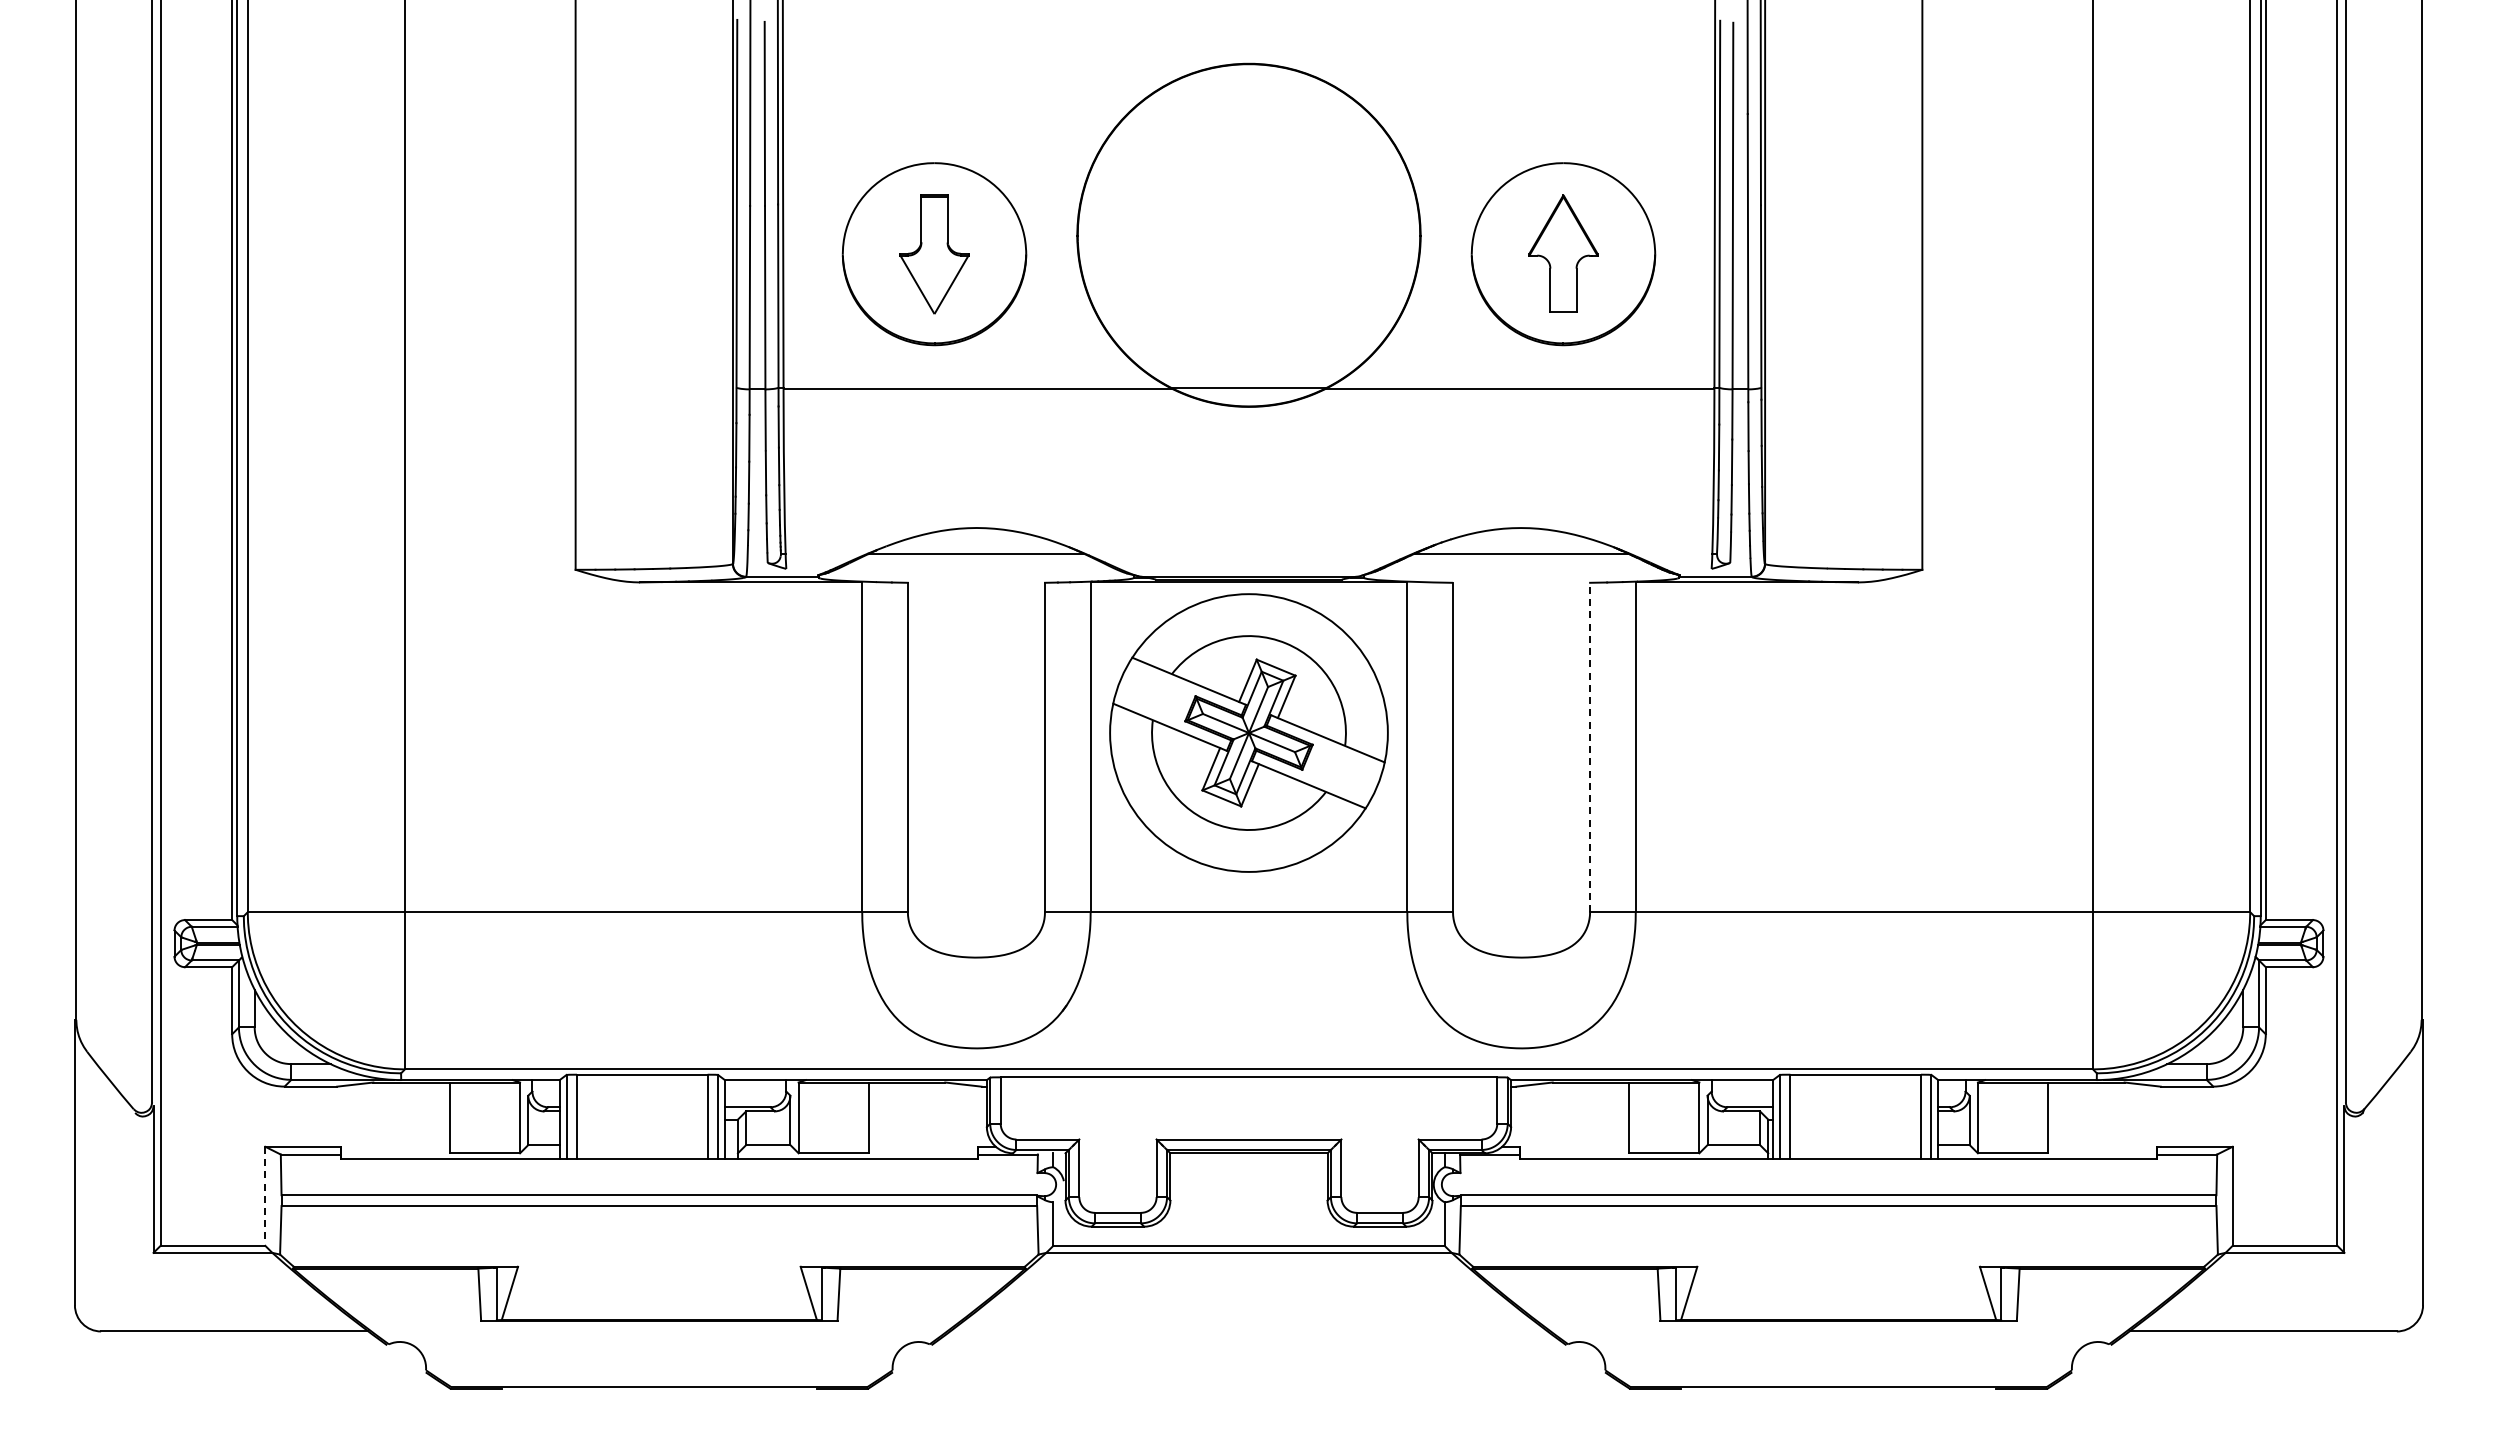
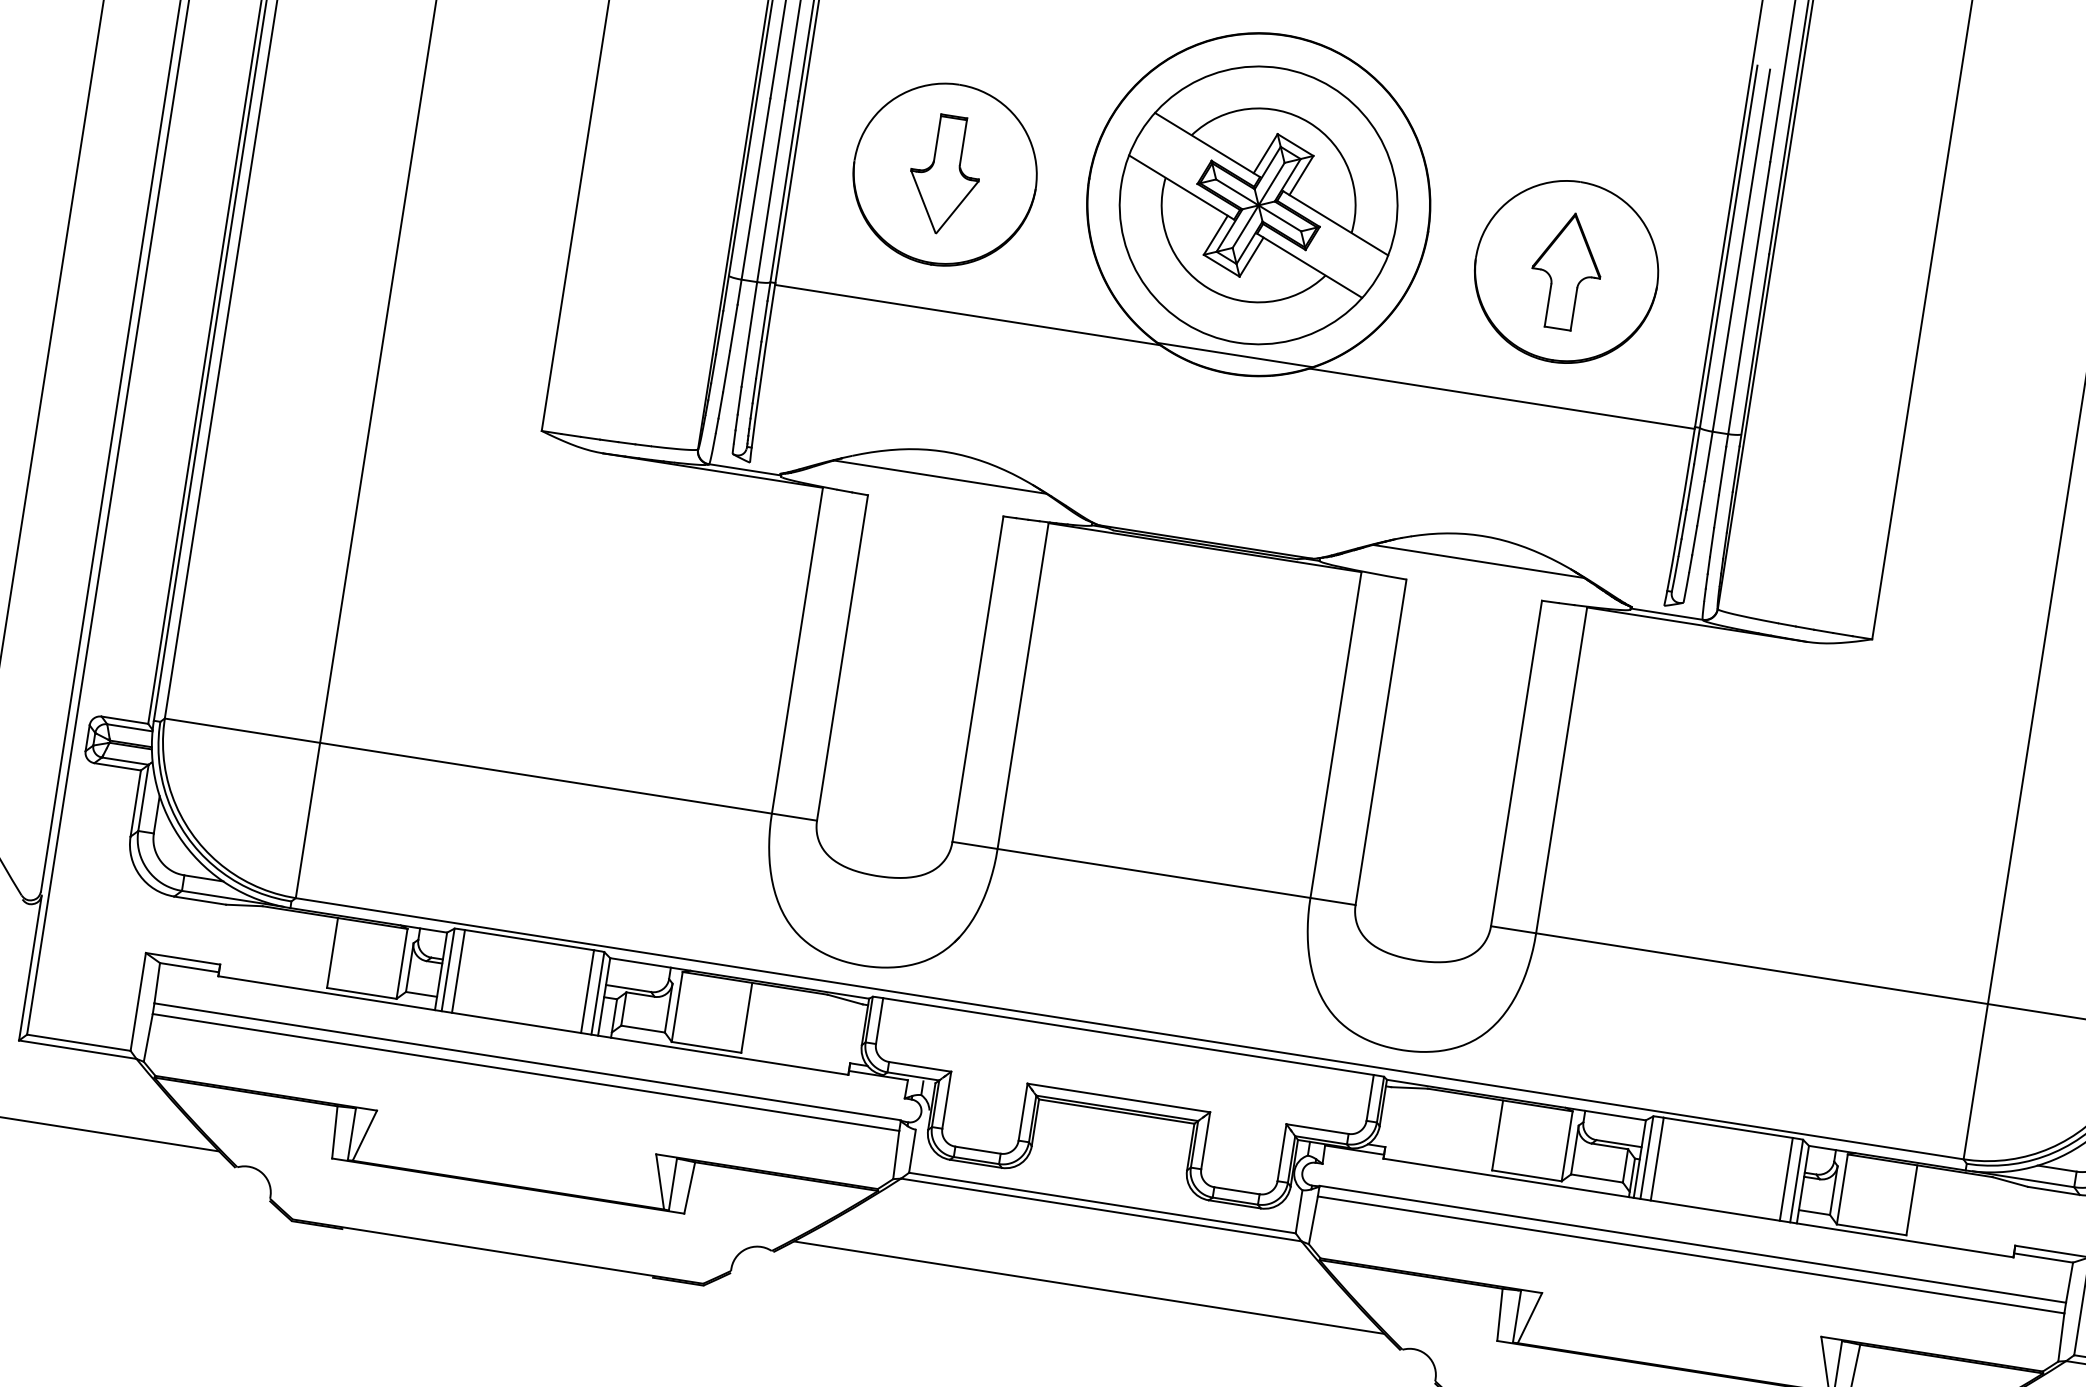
part: (1248, 732) -> (1258, 204), moved
line: (1590, 747) -> (1516, 763), dashed -> solid
line: (265, 1196) -> (138, 1002), dashed -> solid
line: (1248, 1331) -> (1088, 1287), added

